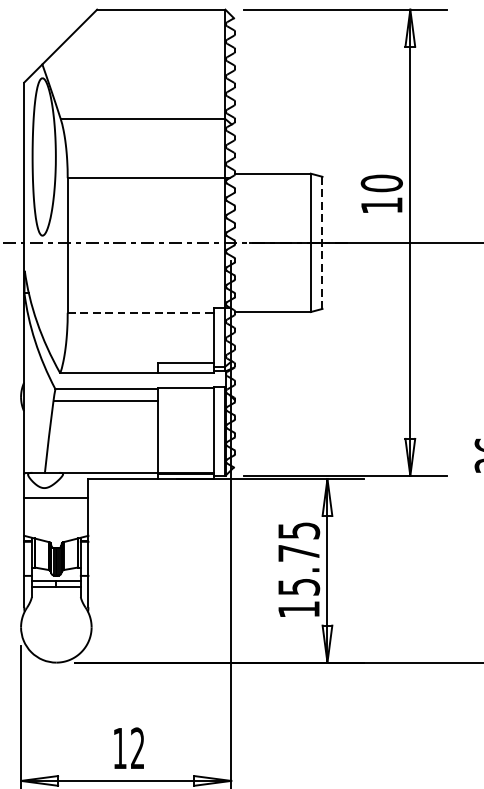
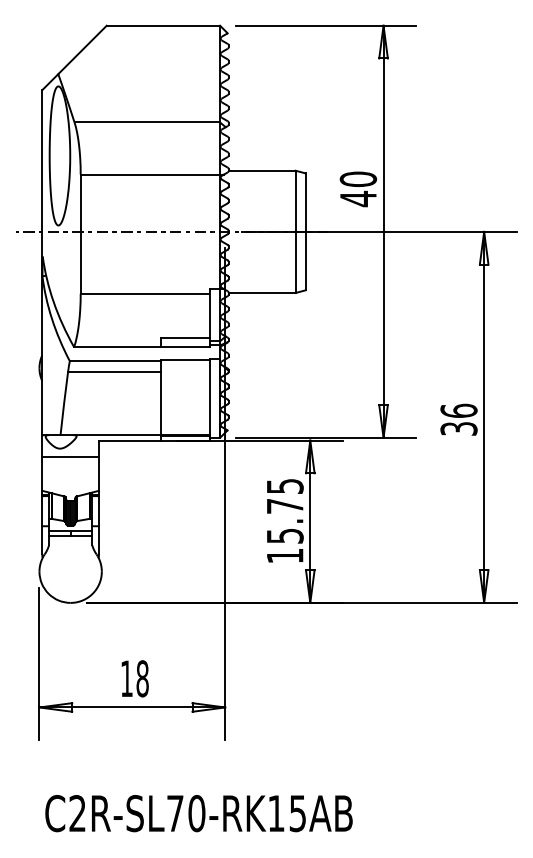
text: (381, 205) -> (358, 198), 10 -> 40
line: (322, 243) -> (305, 232), dashed -> solid
line: (141, 312) -> (145, 293), dashed -> solid
text: (137, 748) -> (142, 678), 12 -> 18

